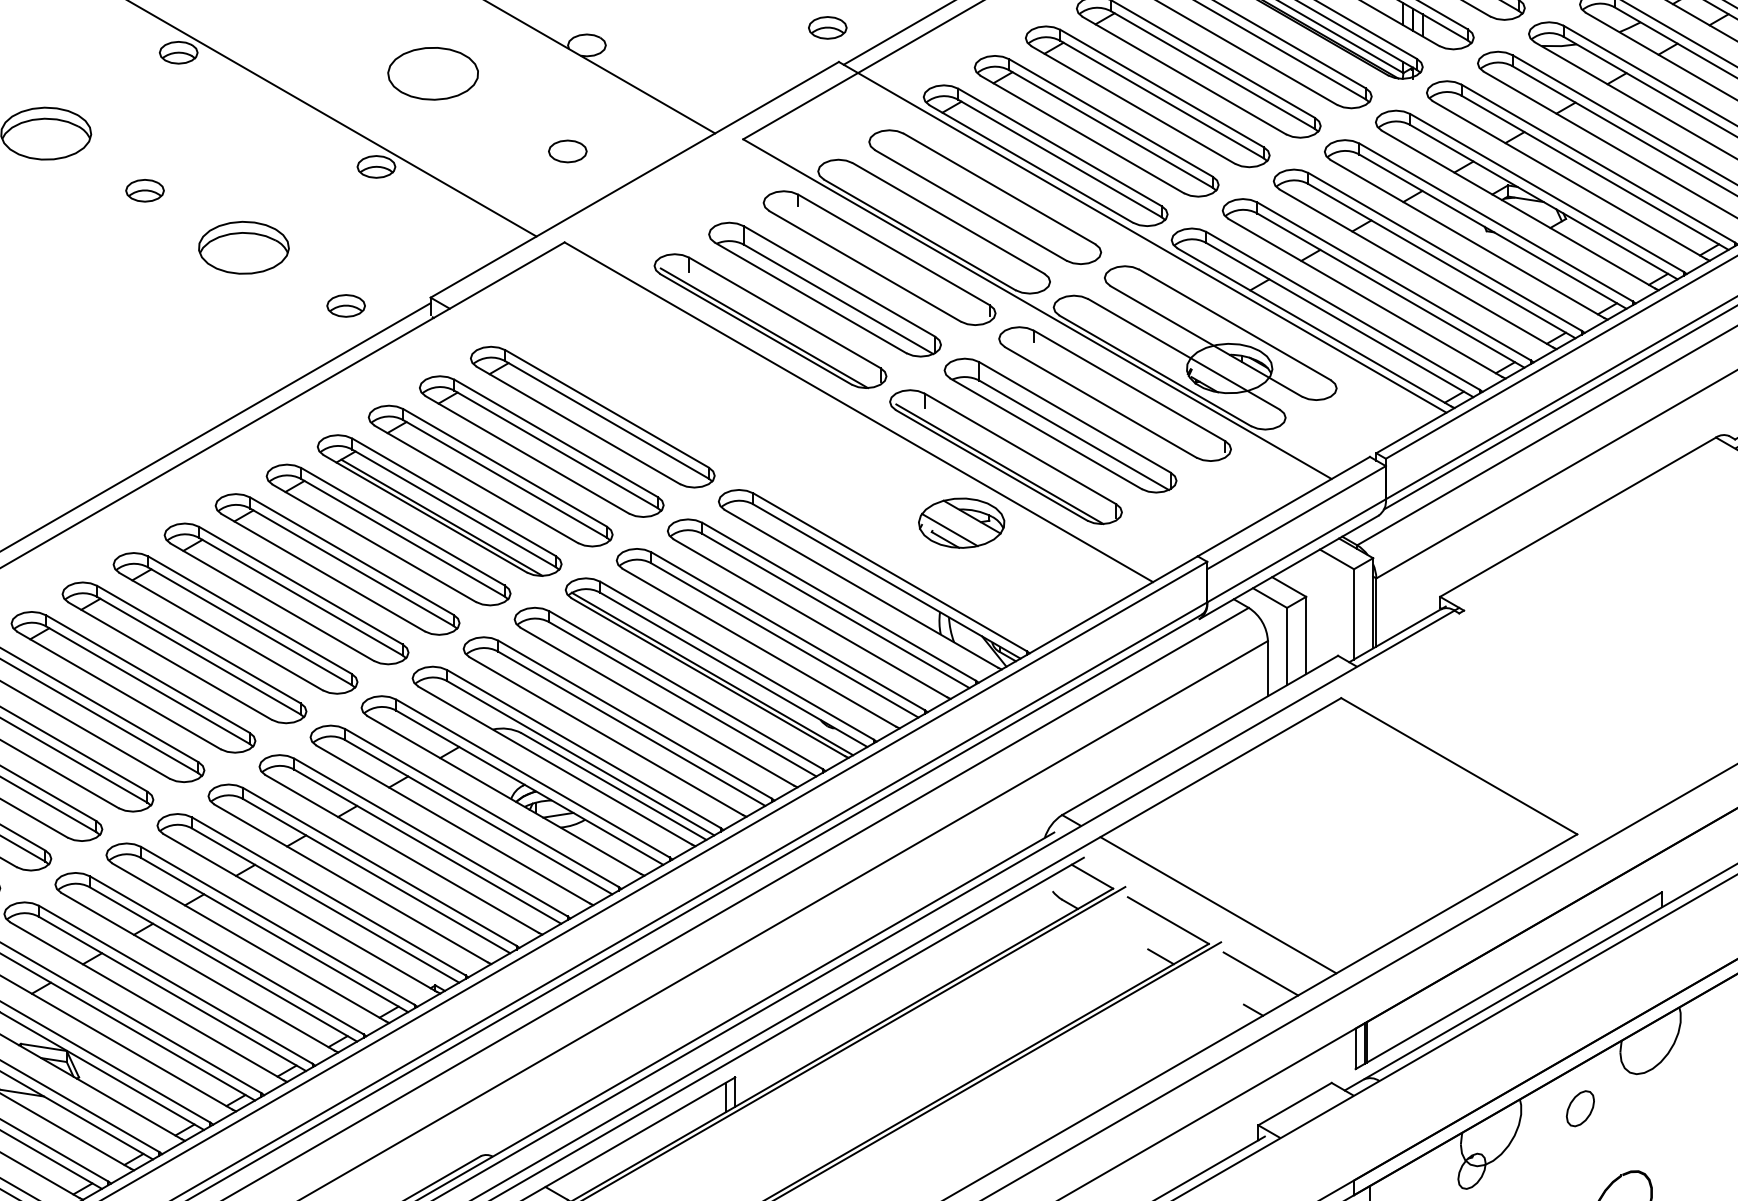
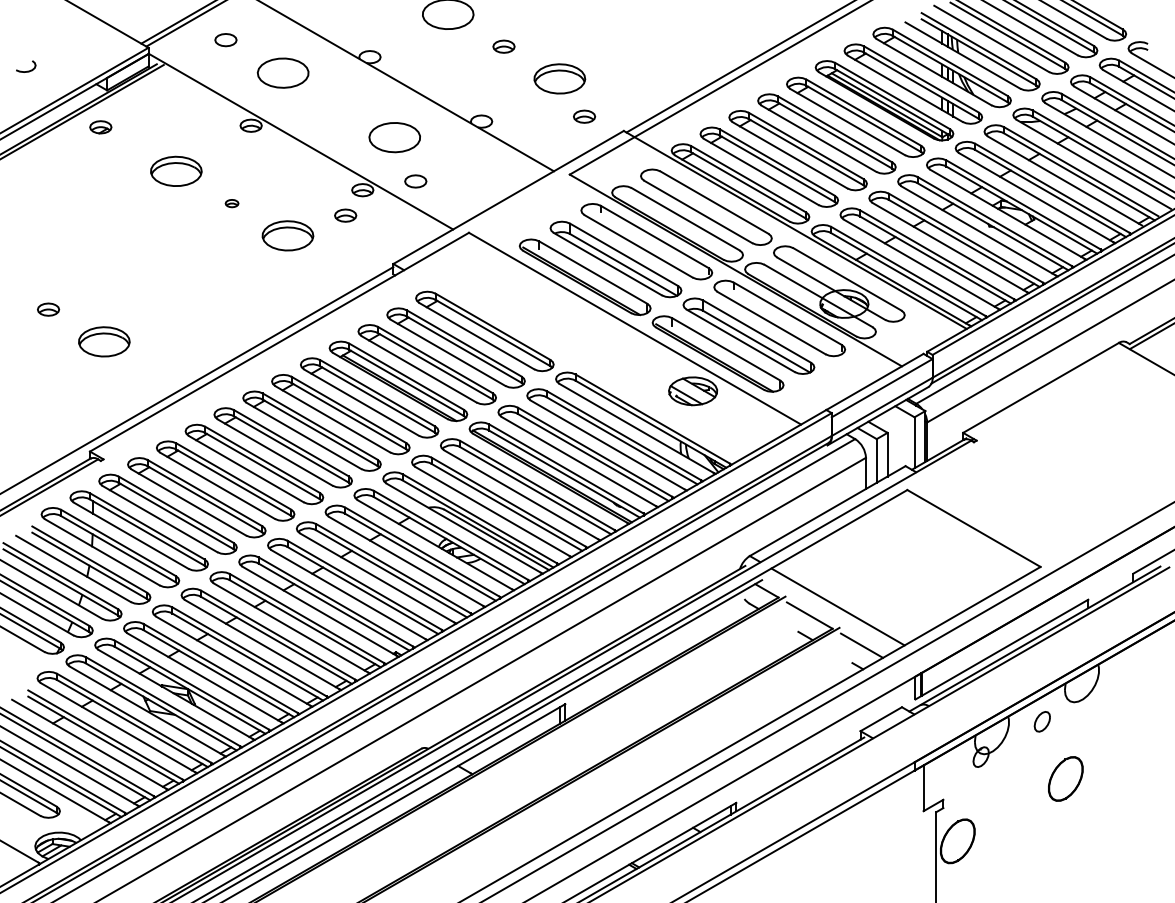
part: (827, 27) -> (584, 116), moved
part: (567, 151) -> (415, 181), moved
part: (143, 190) -> (231, 203), size x0.6
part: (345, 305) -> (345, 215), moved

